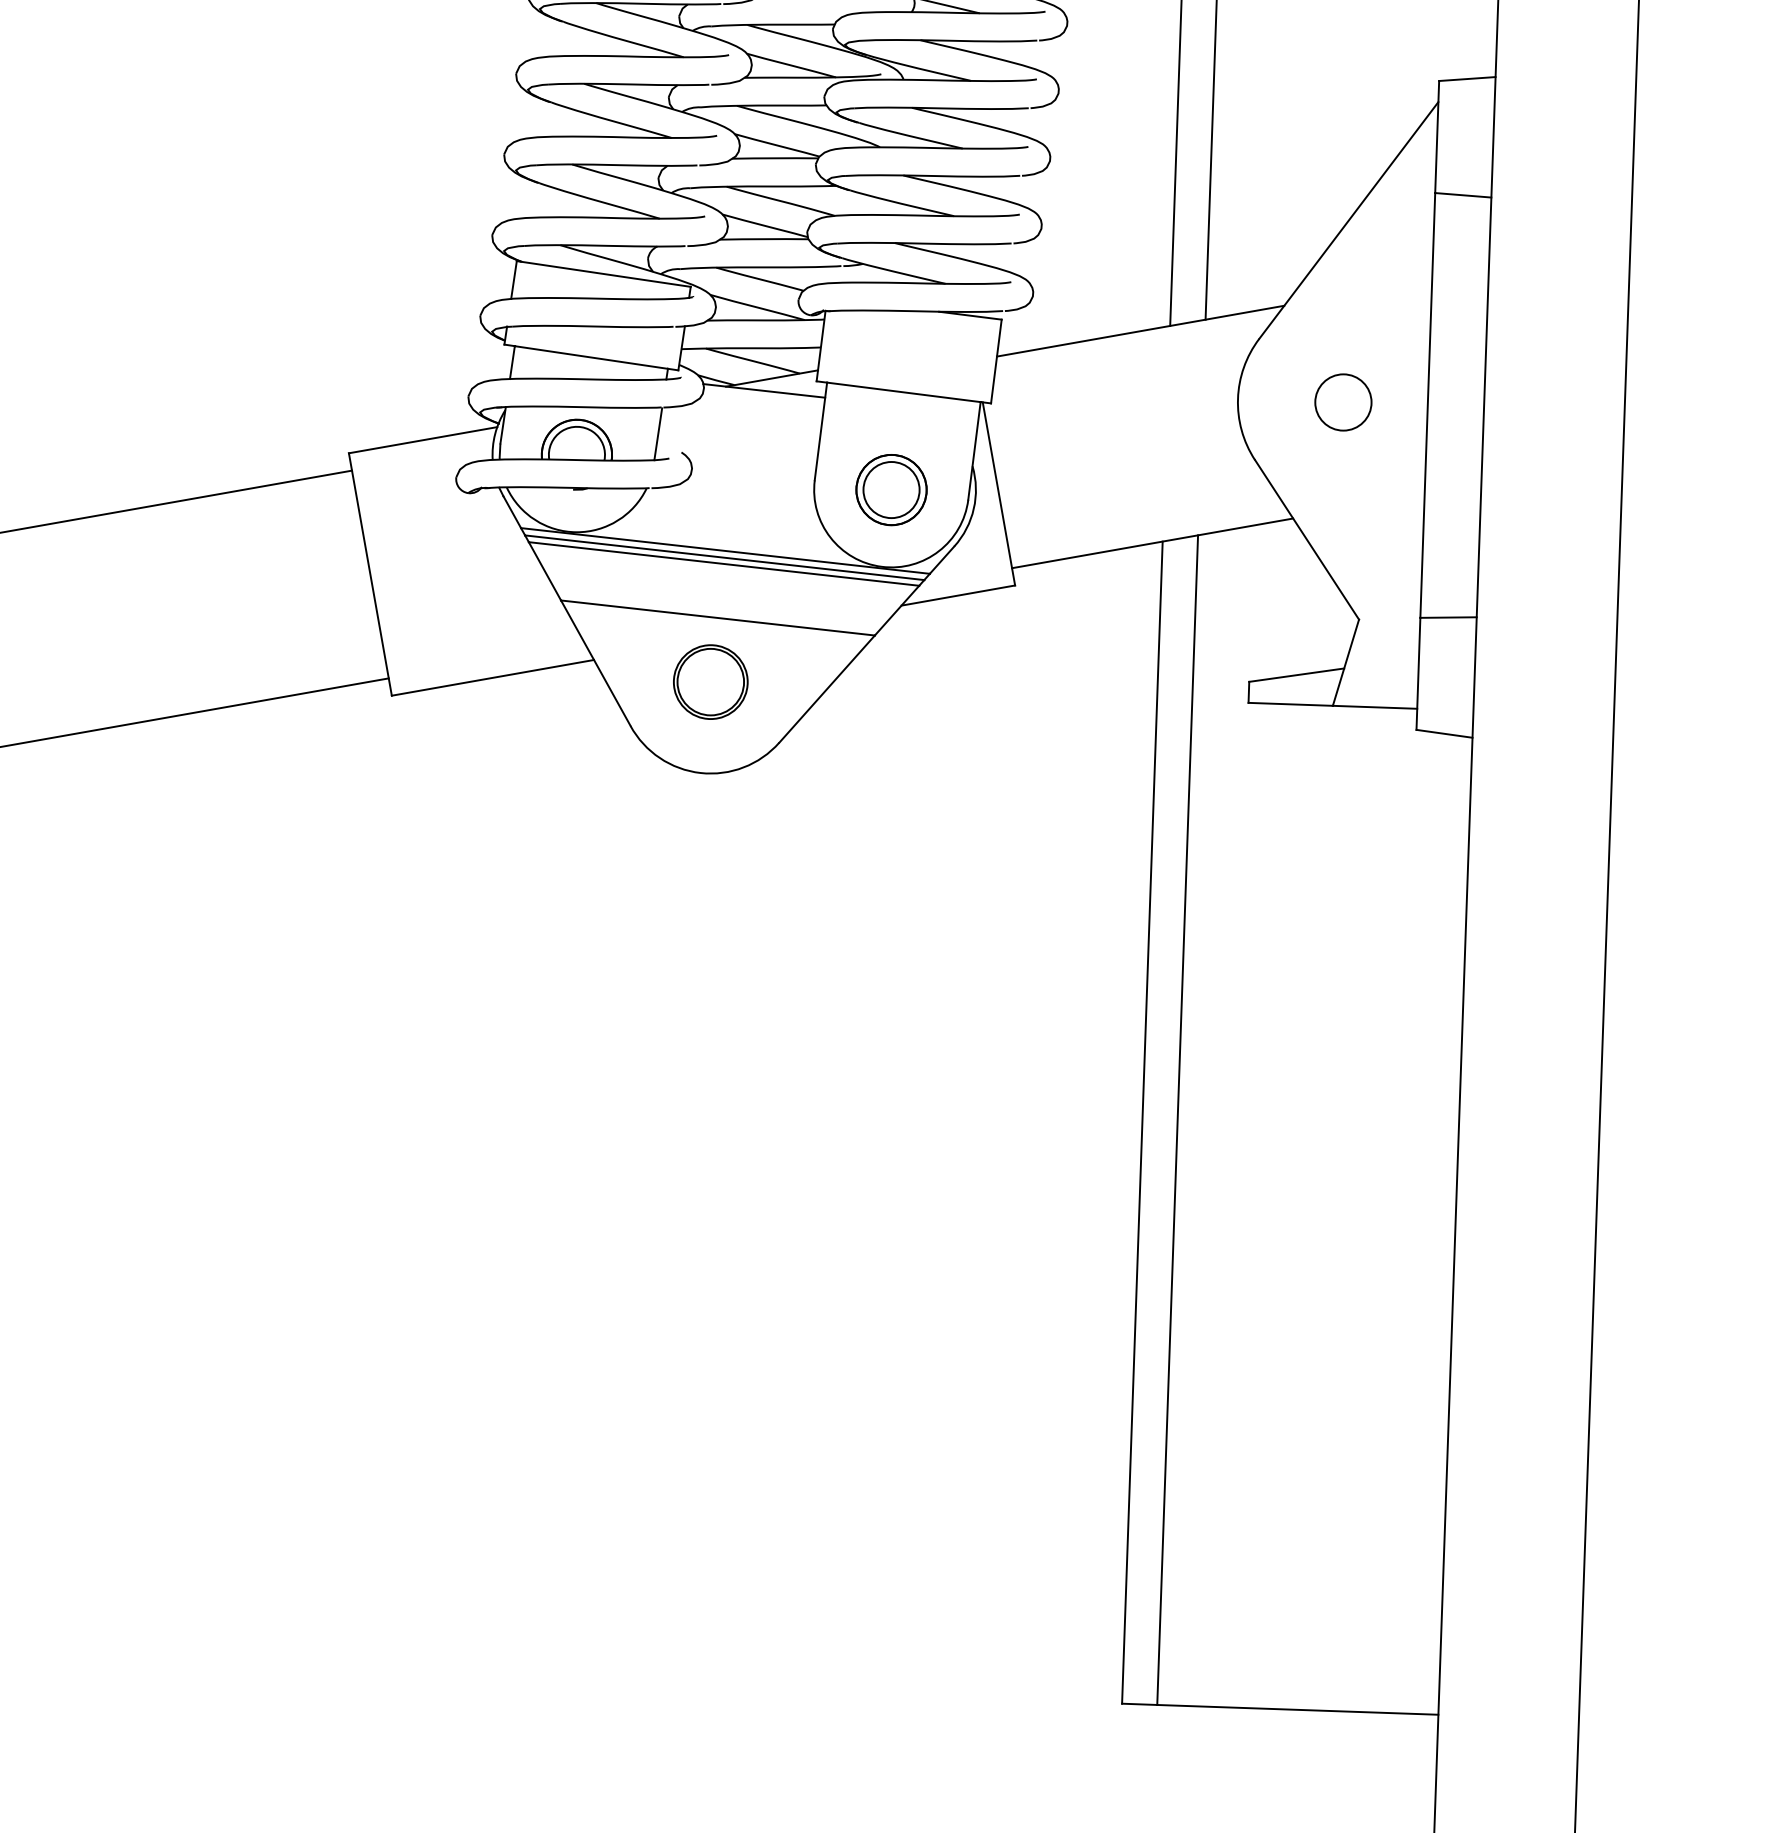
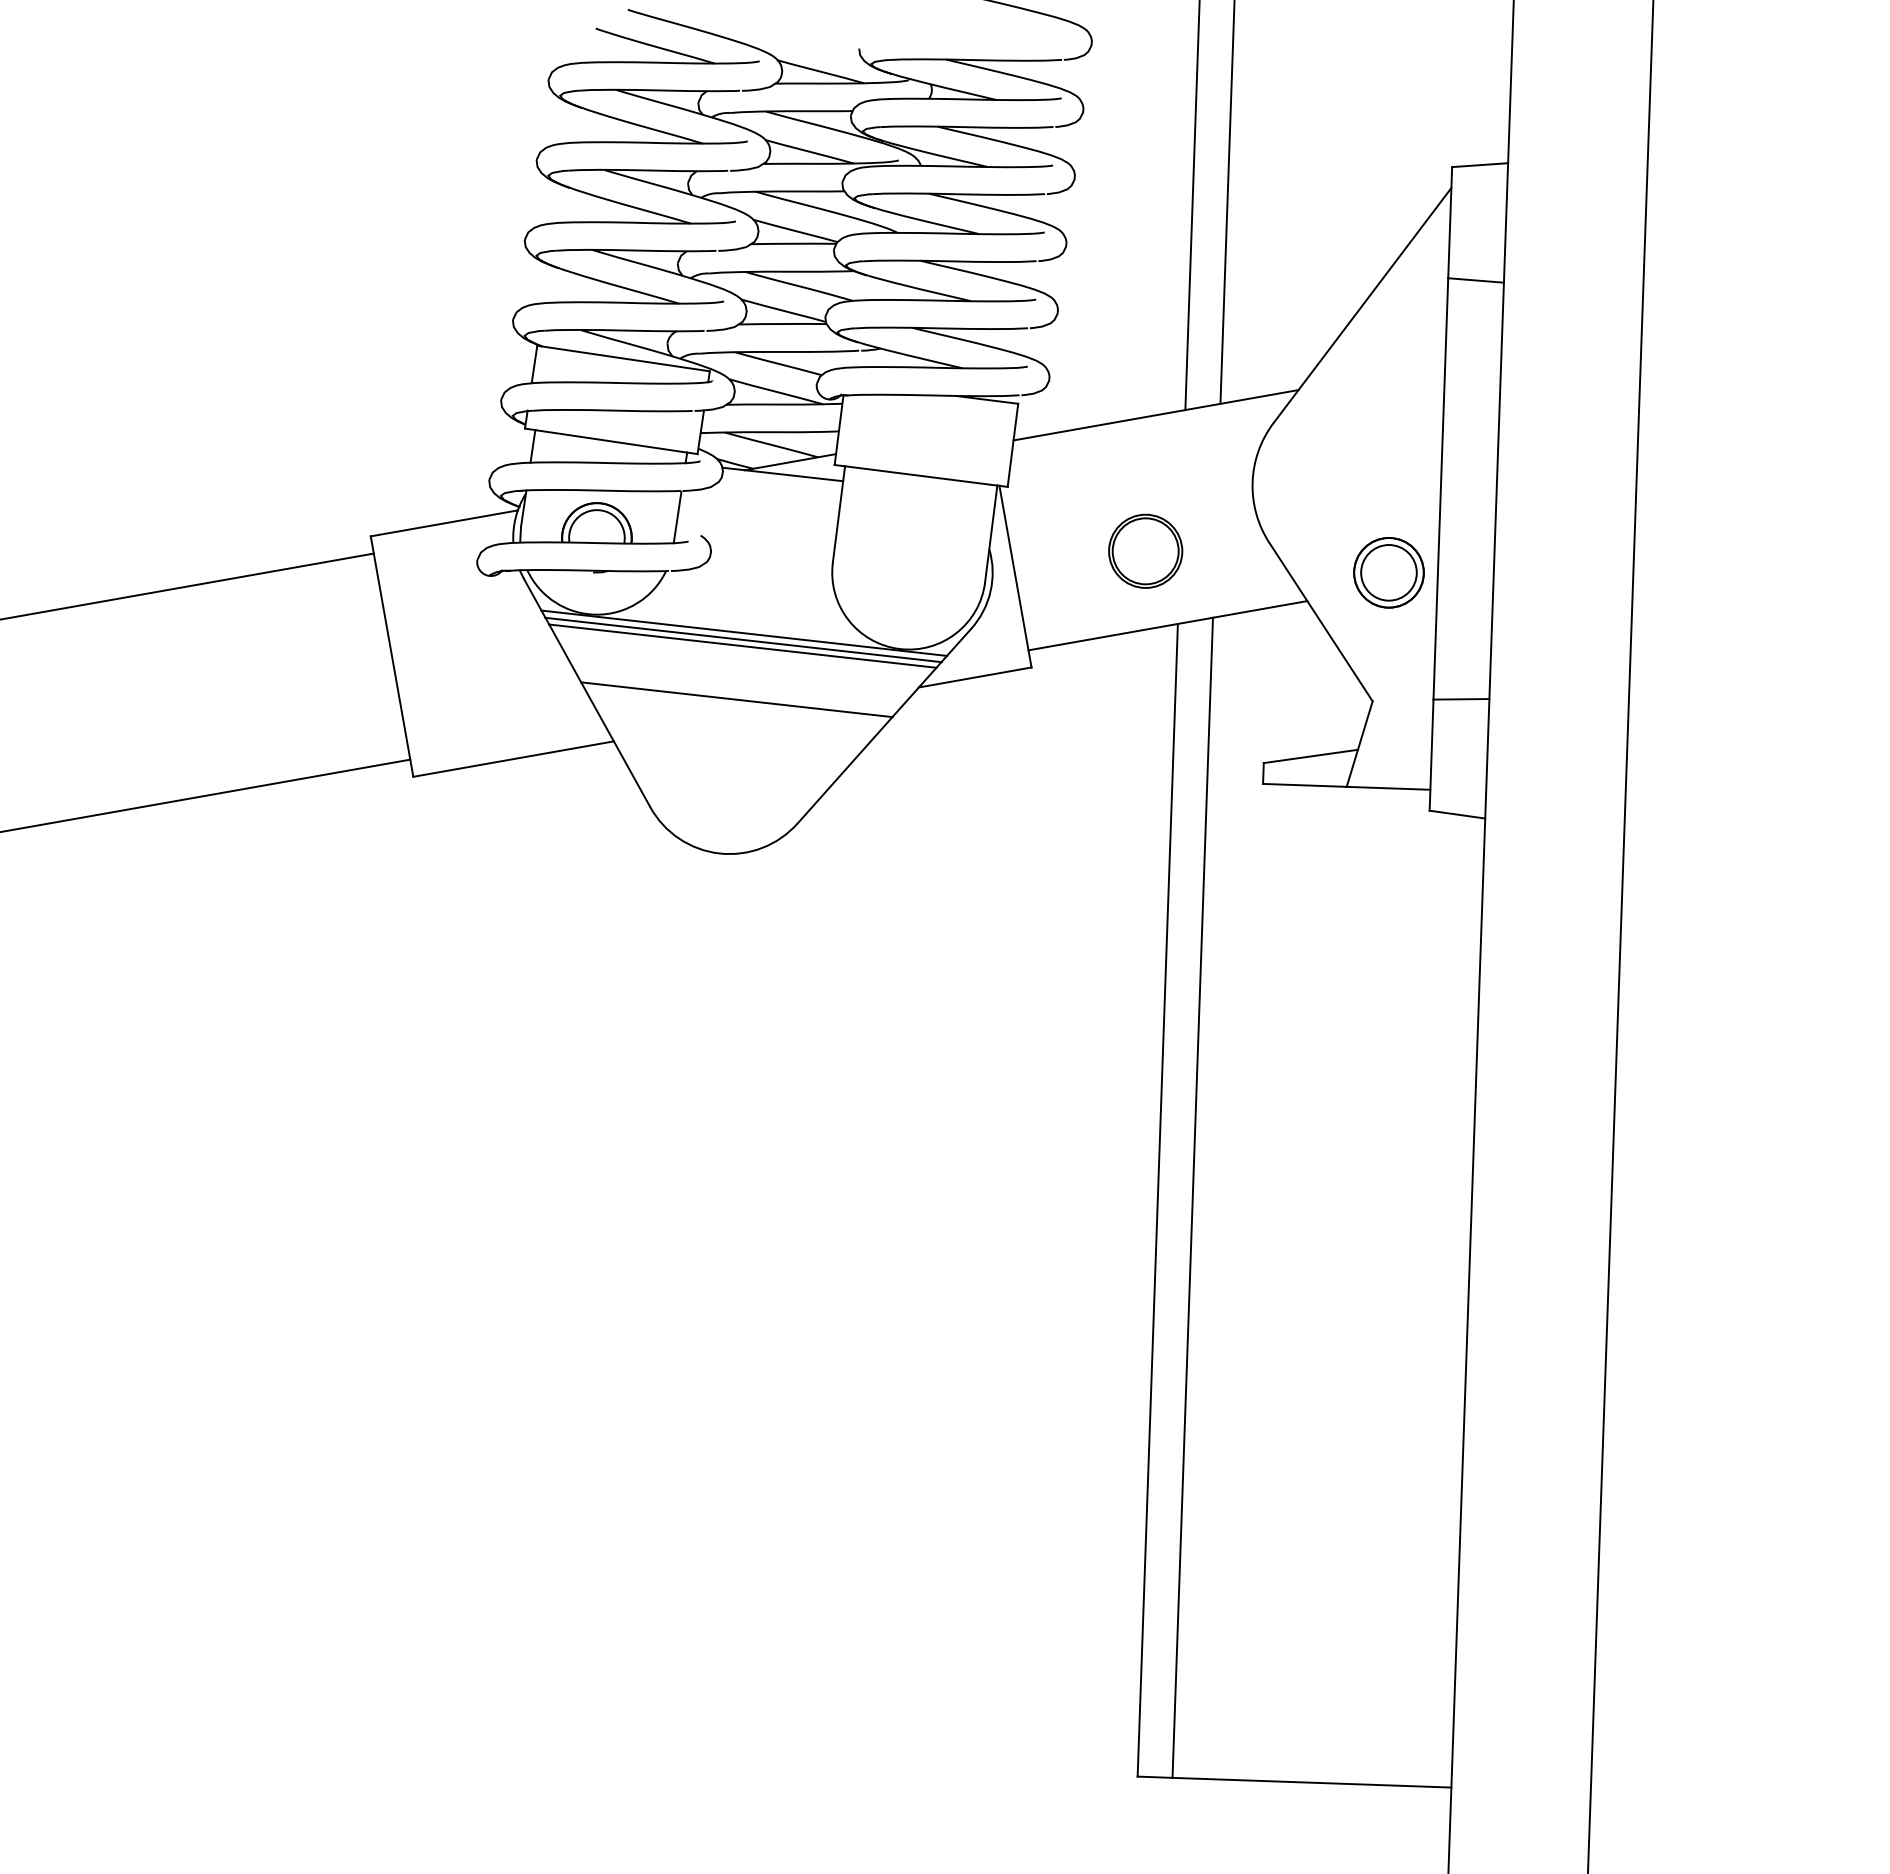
circle: (1342, 402) -> (1356, 485), removed
part: (891, 489) -> (1388, 572), moved
part: (710, 681) -> (1145, 550), moved

